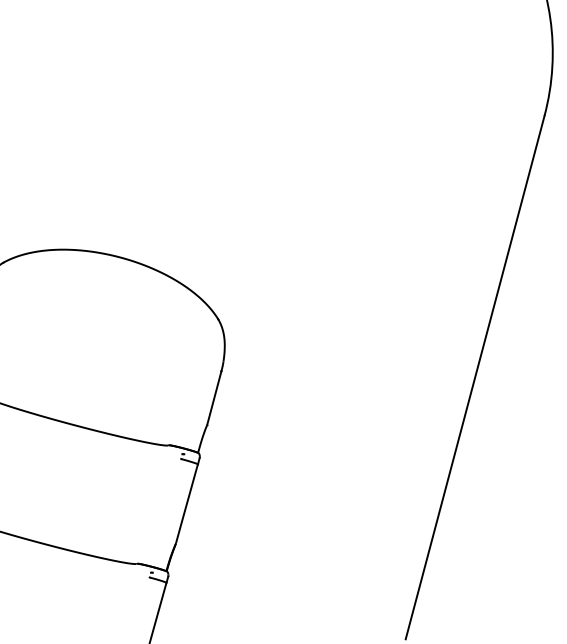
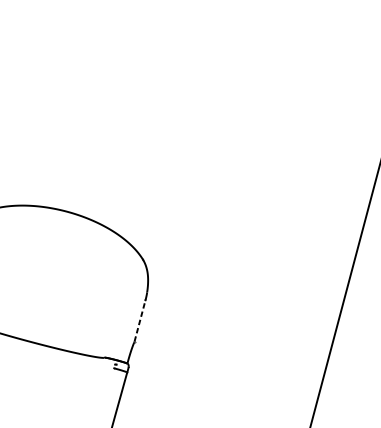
line: (214, 398) -> (140, 321), solid -> dashed

